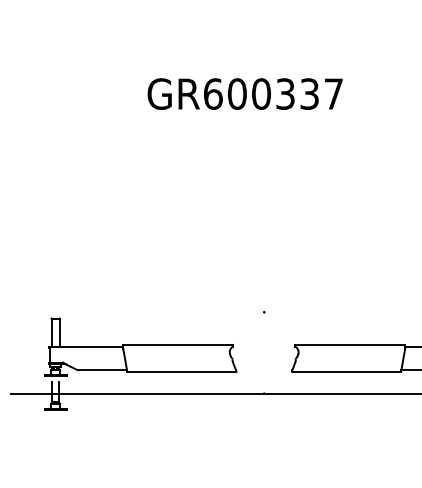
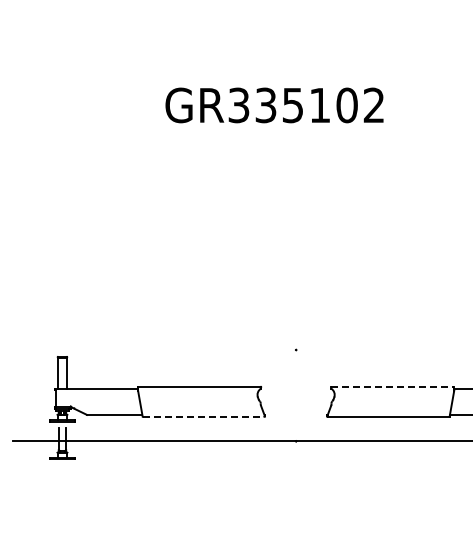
text: (273, 94) -> (306, 105), GR600337 -> GR335102
line: (350, 344) -> (392, 386), solid -> dashed
line: (181, 371) -> (203, 416), solid -> dashed

